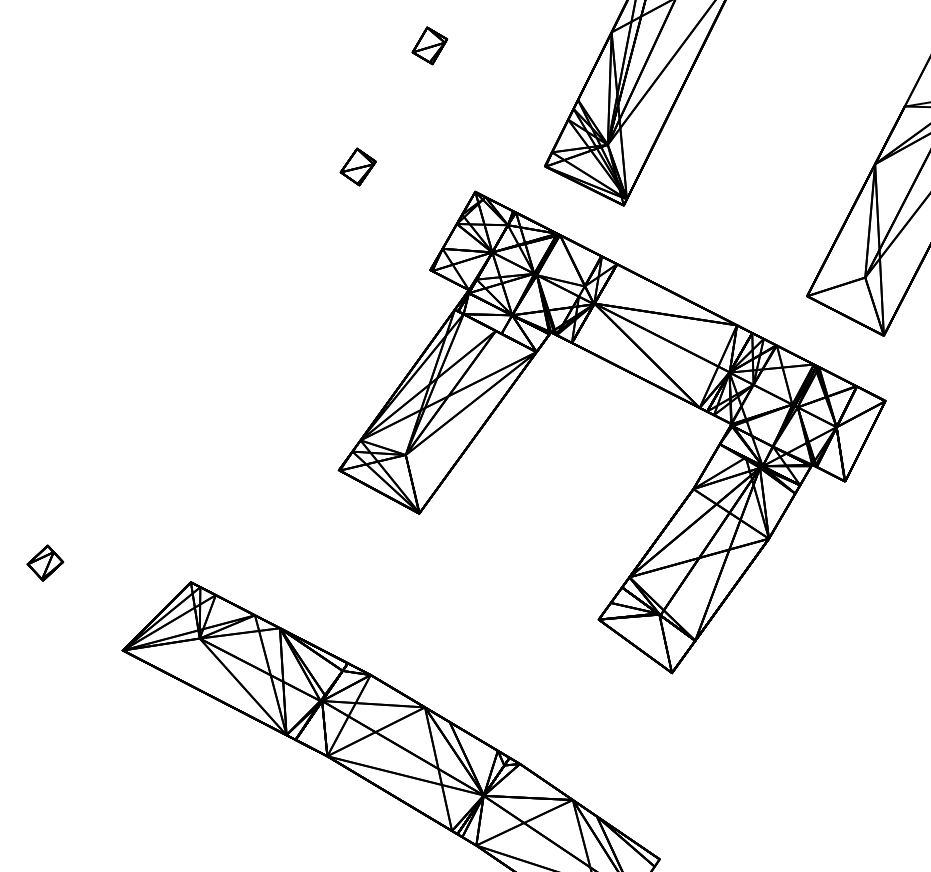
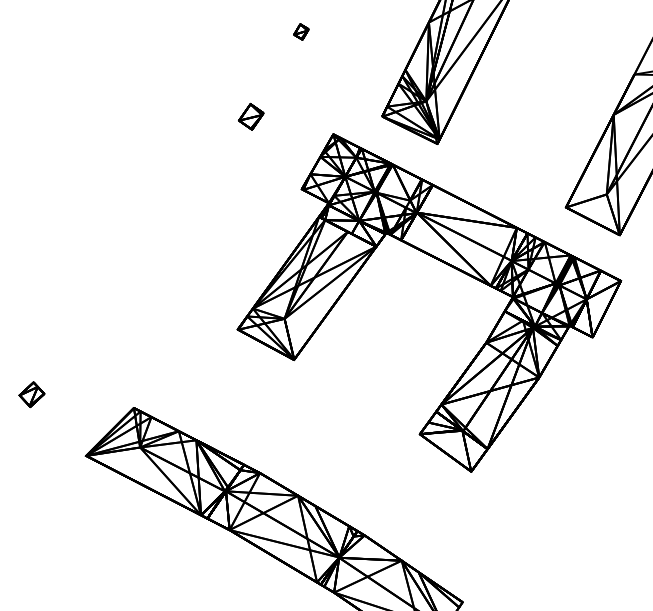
part: (429, 45) -> (301, 31), size x0.6

